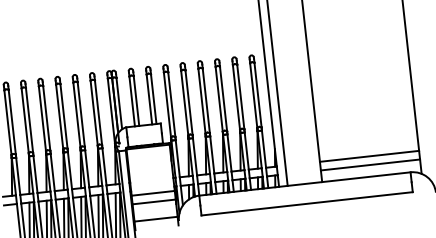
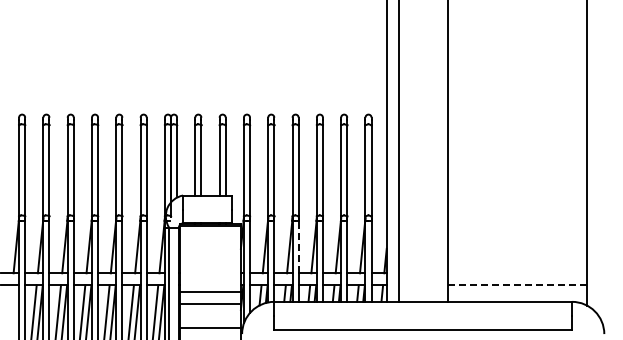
line: (212, 154) -> (298, 246), solid -> dashed
line: (369, 156) -> (517, 273), removed
line: (370, 164) -> (517, 285), solid -> dashed

